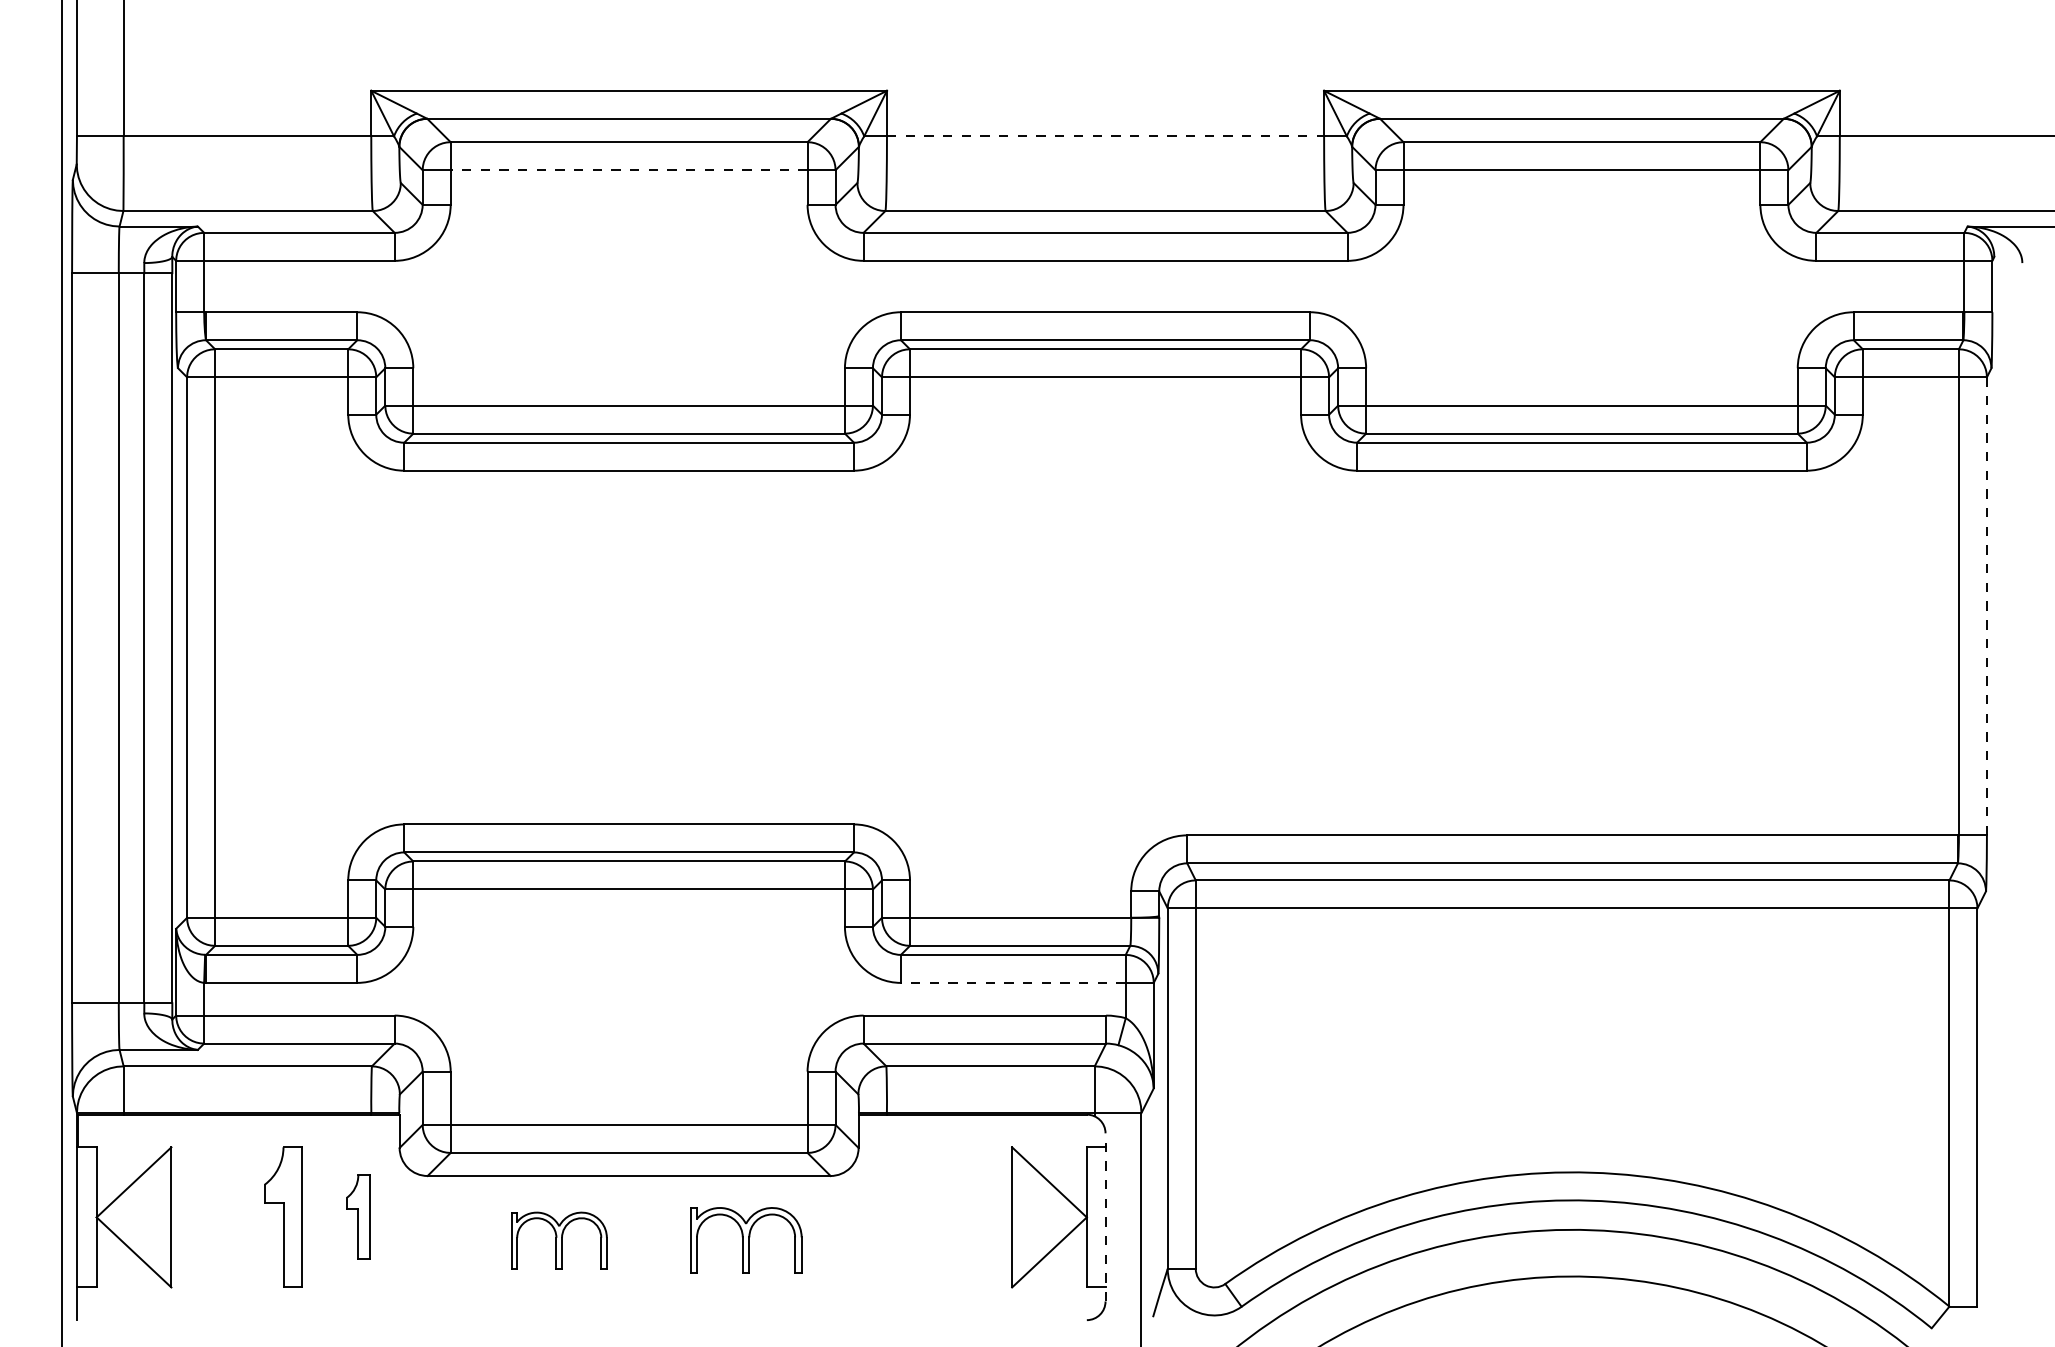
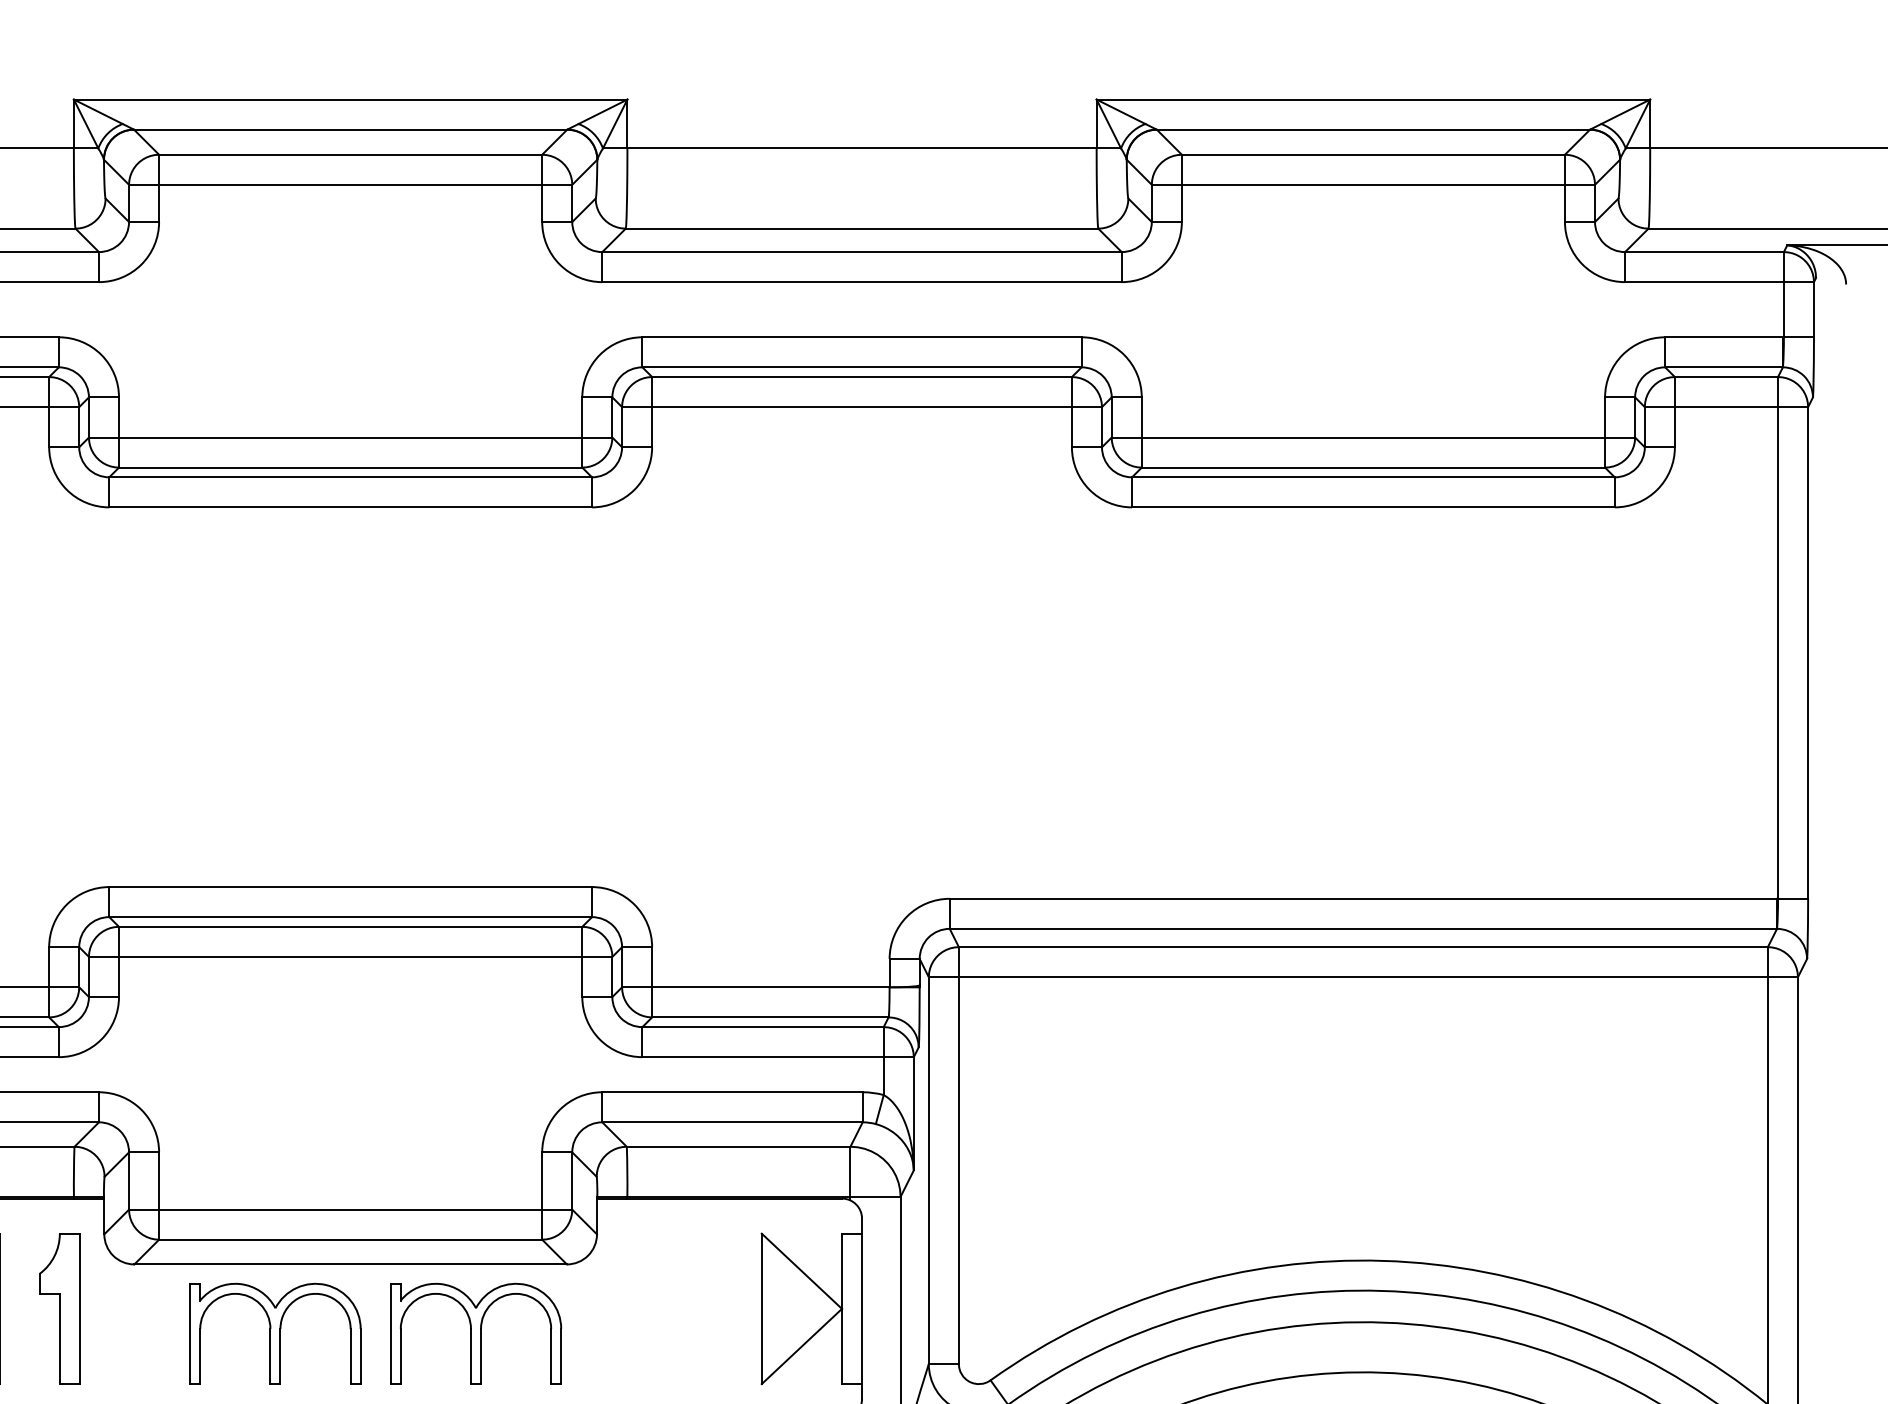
line: (1105, 136) -> (861, 148), dashed -> solid
line: (628, 170) -> (349, 185), dashed -> solid
line: (1986, 606) -> (1807, 653), dashed -> solid
line: (1012, 982) -> (762, 1056), dashed -> solid
part: (358, 1216) -> (60, 1307), size x1.67
line: (1105, 1216) -> (861, 1307), dashed -> solid
part: (559, 1240) -> (275, 1333), size x1.67
part: (746, 1240) -> (476, 1333), size x1.43

